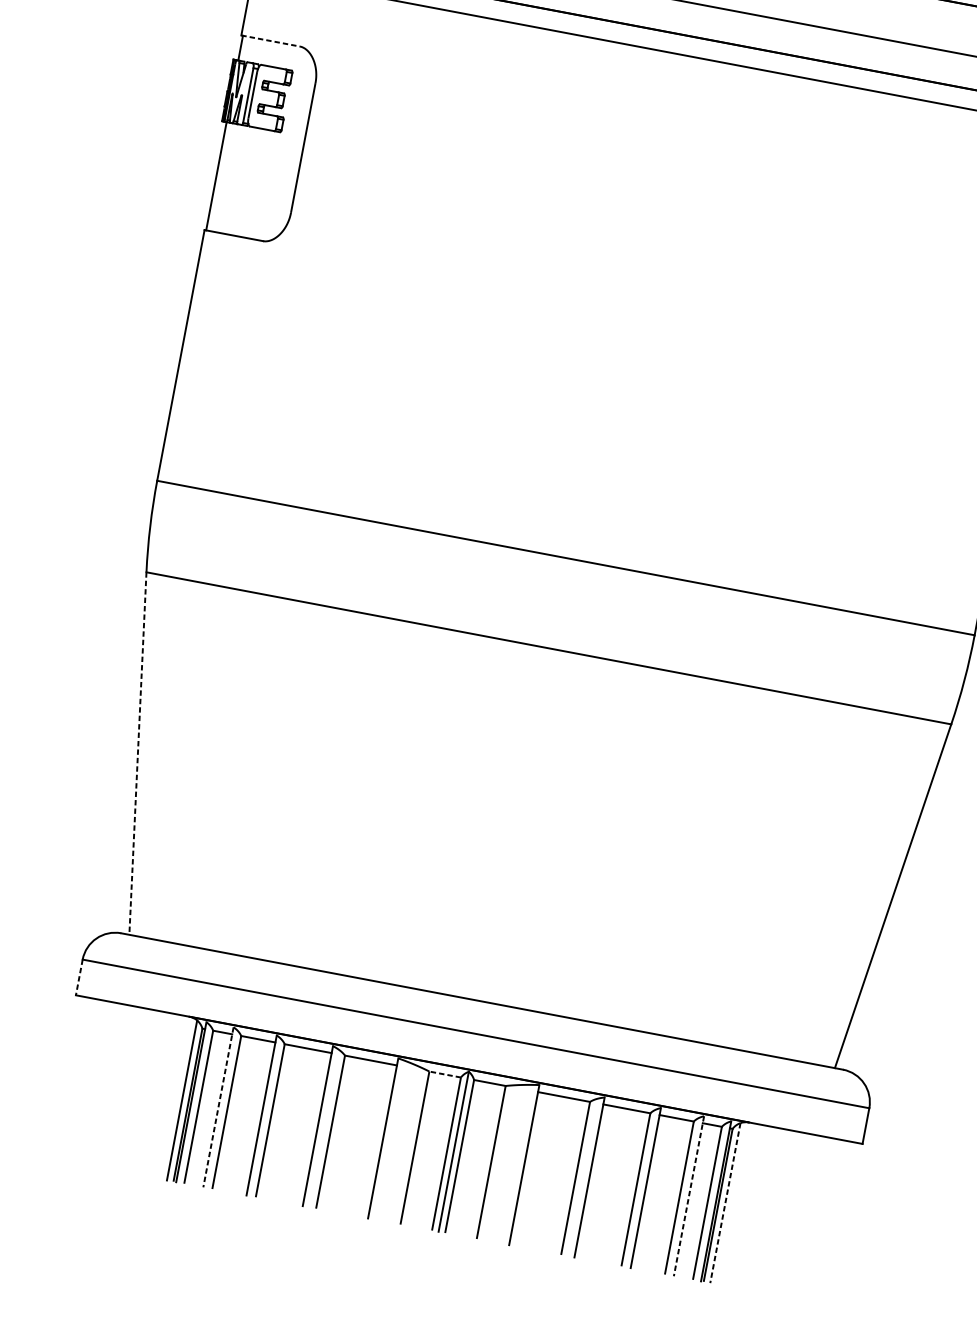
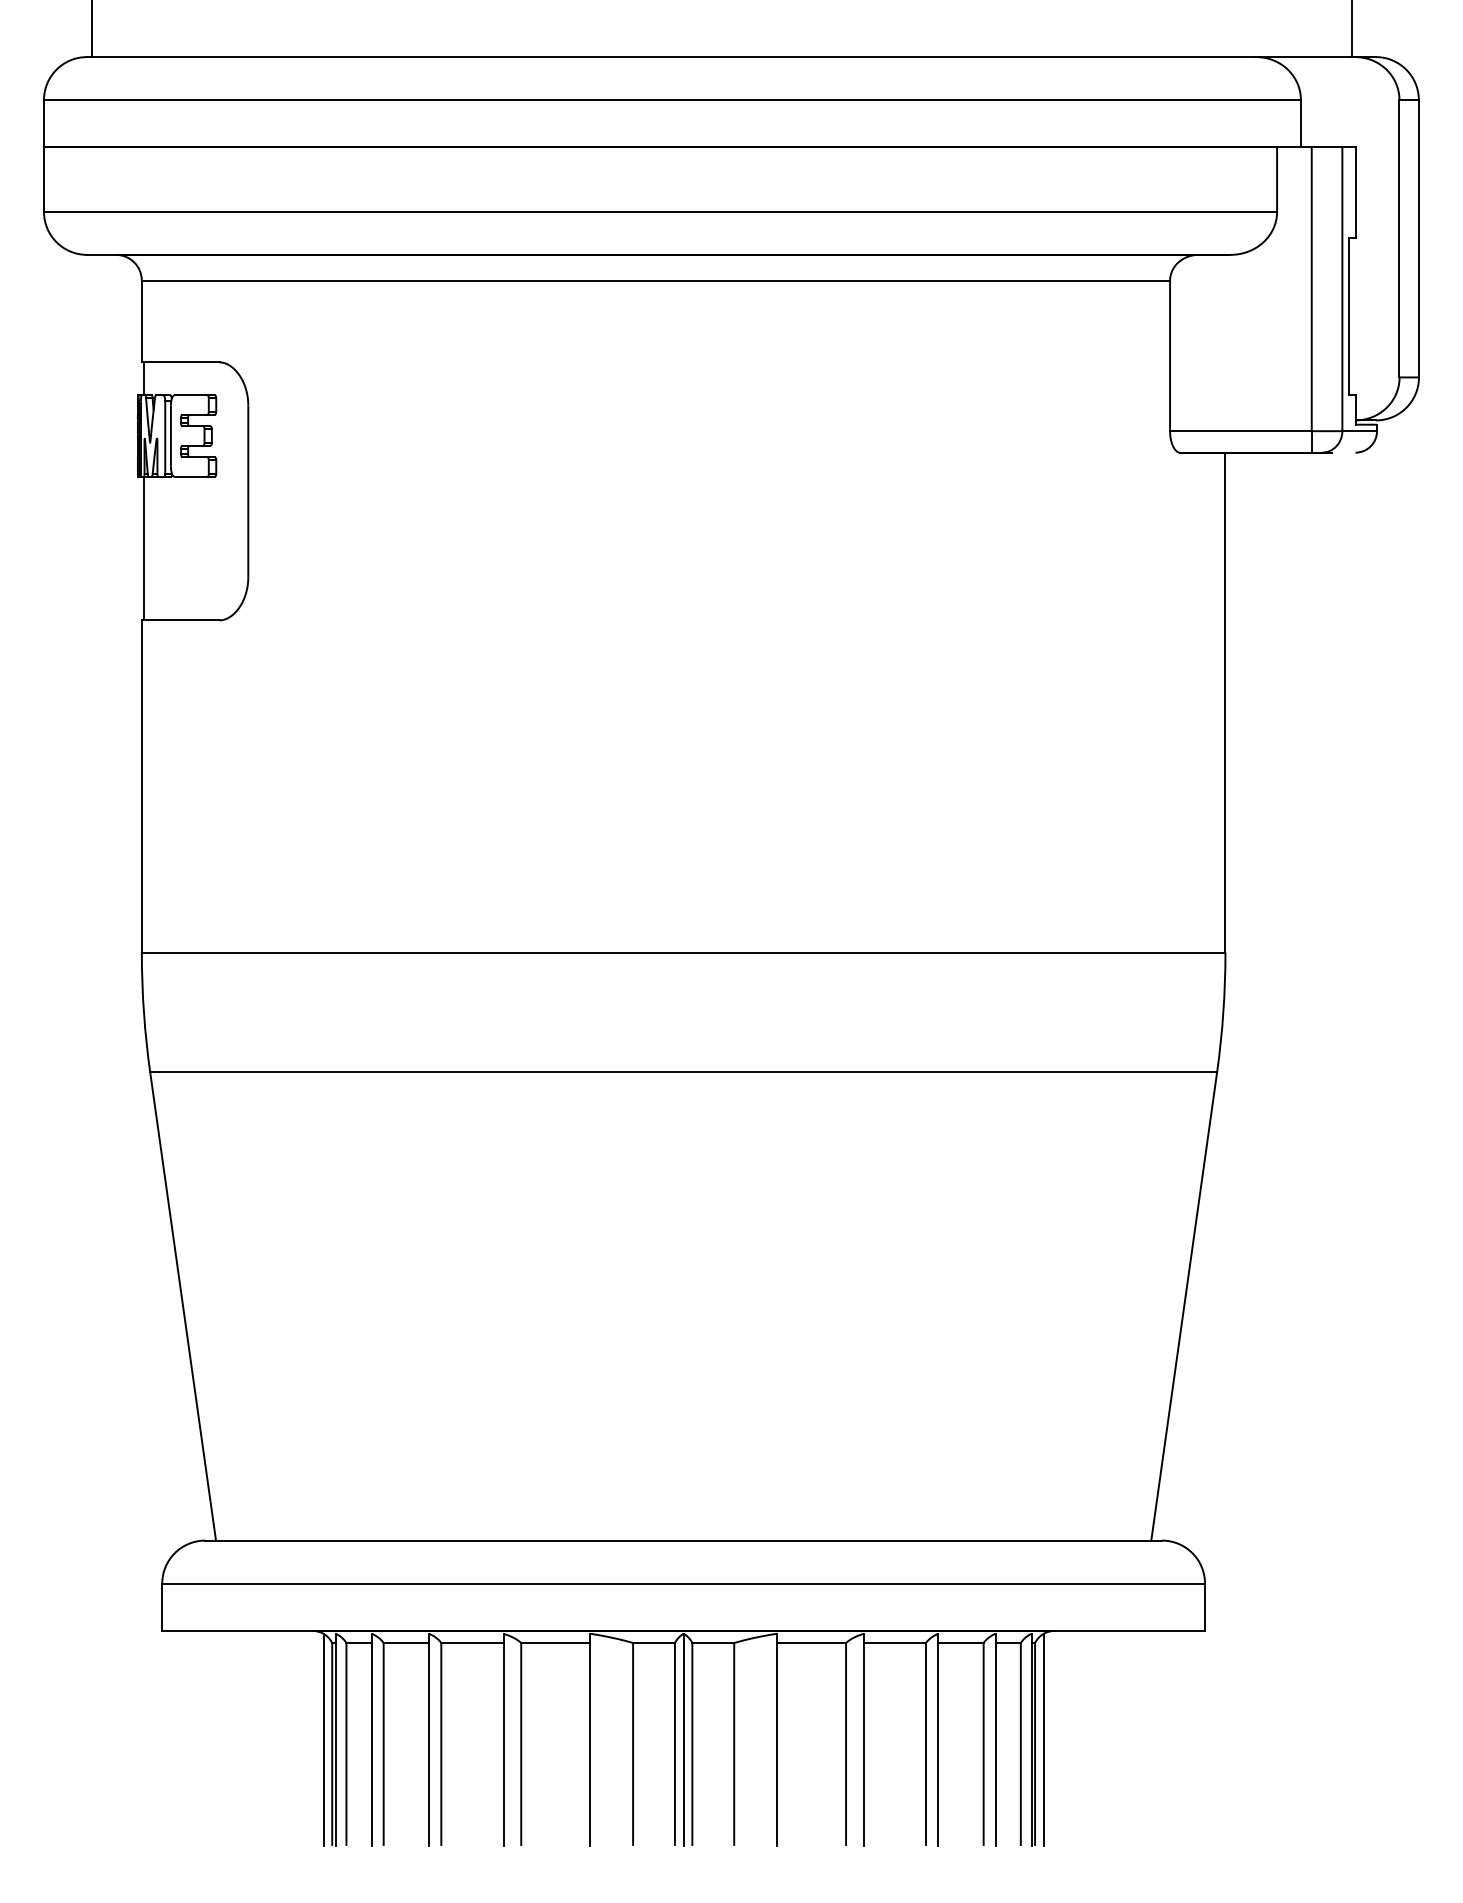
line: (270, 41) -> (180, 362), dashed -> solid
line: (138, 754) -> (183, 1307), dashed -> solid
line: (79, 977) -> (162, 1607), dashed -> solid
line: (445, 1074) -> (654, 1643), dashed -> solid
line: (218, 1107) -> (371, 1740), dashed -> solid
line: (688, 1196) -> (995, 1740), dashed -> solid
line: (725, 1203) -> (1043, 1740), dashed -> solid

